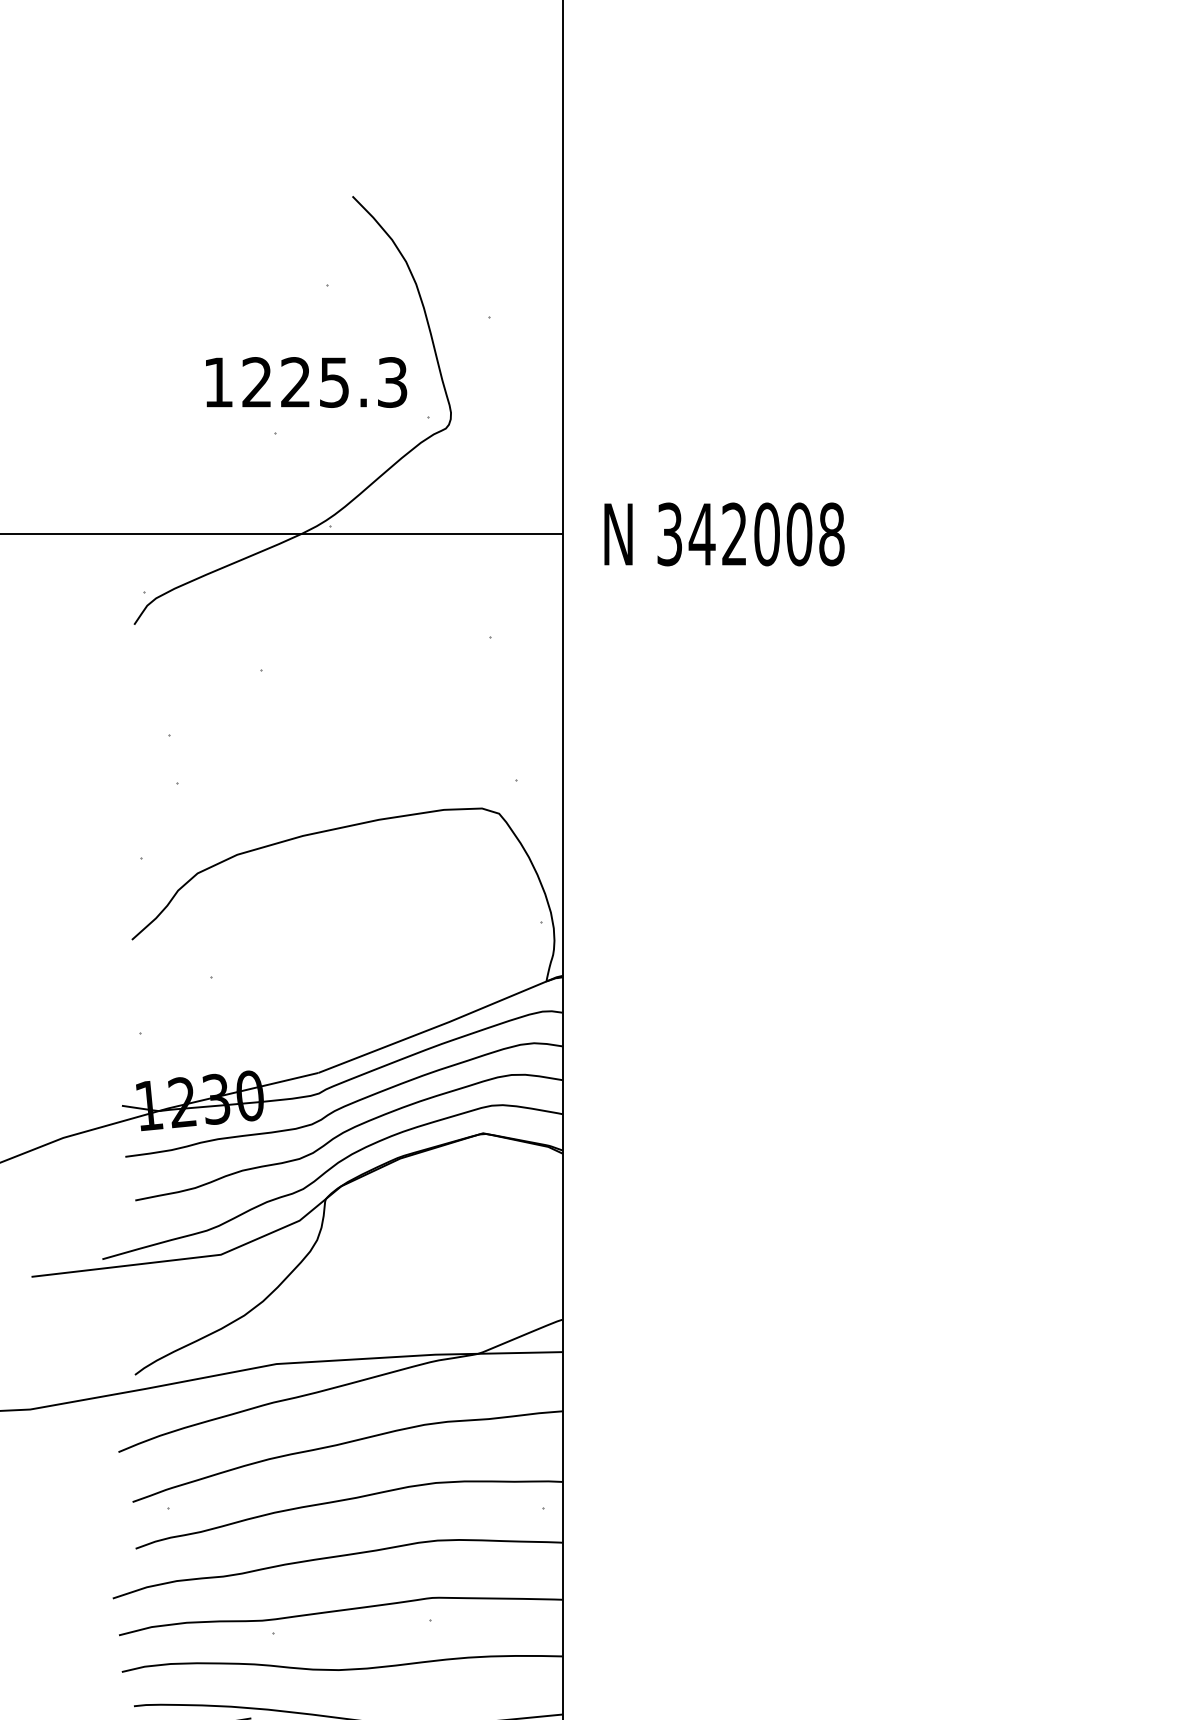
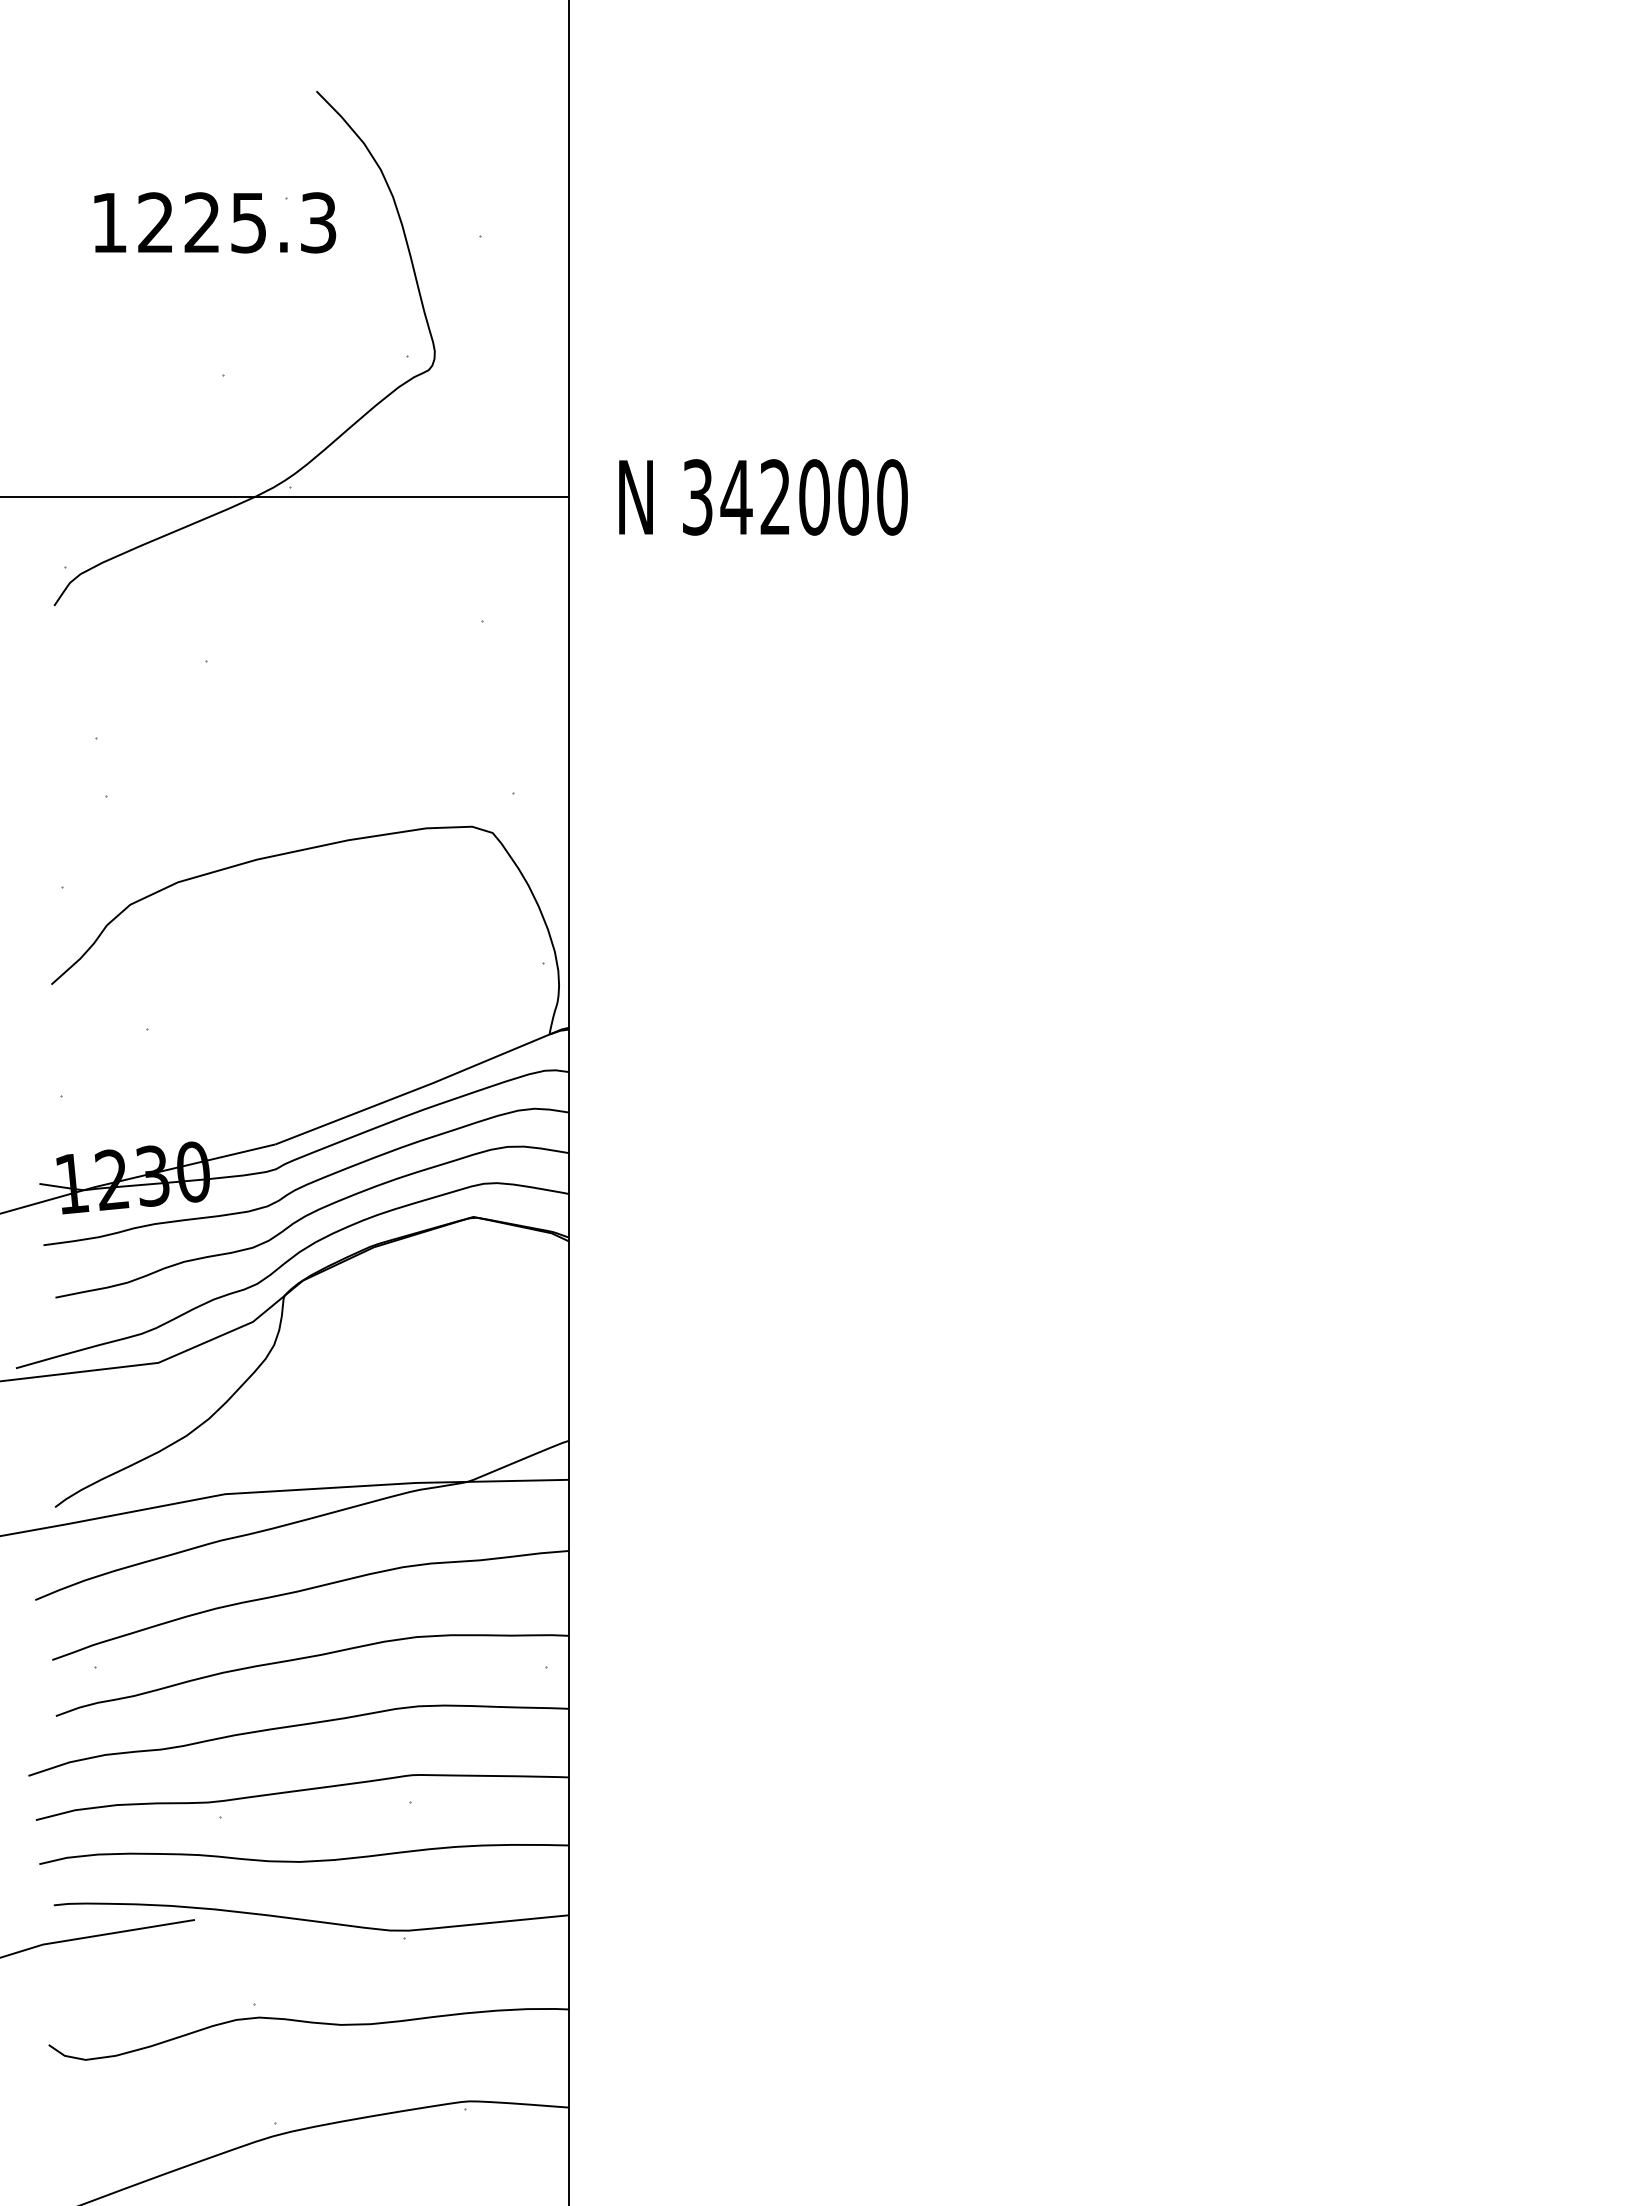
text: (306, 382) -> (215, 222), moved
text: (831, 534) -> (892, 497), 342008 -> 342000

